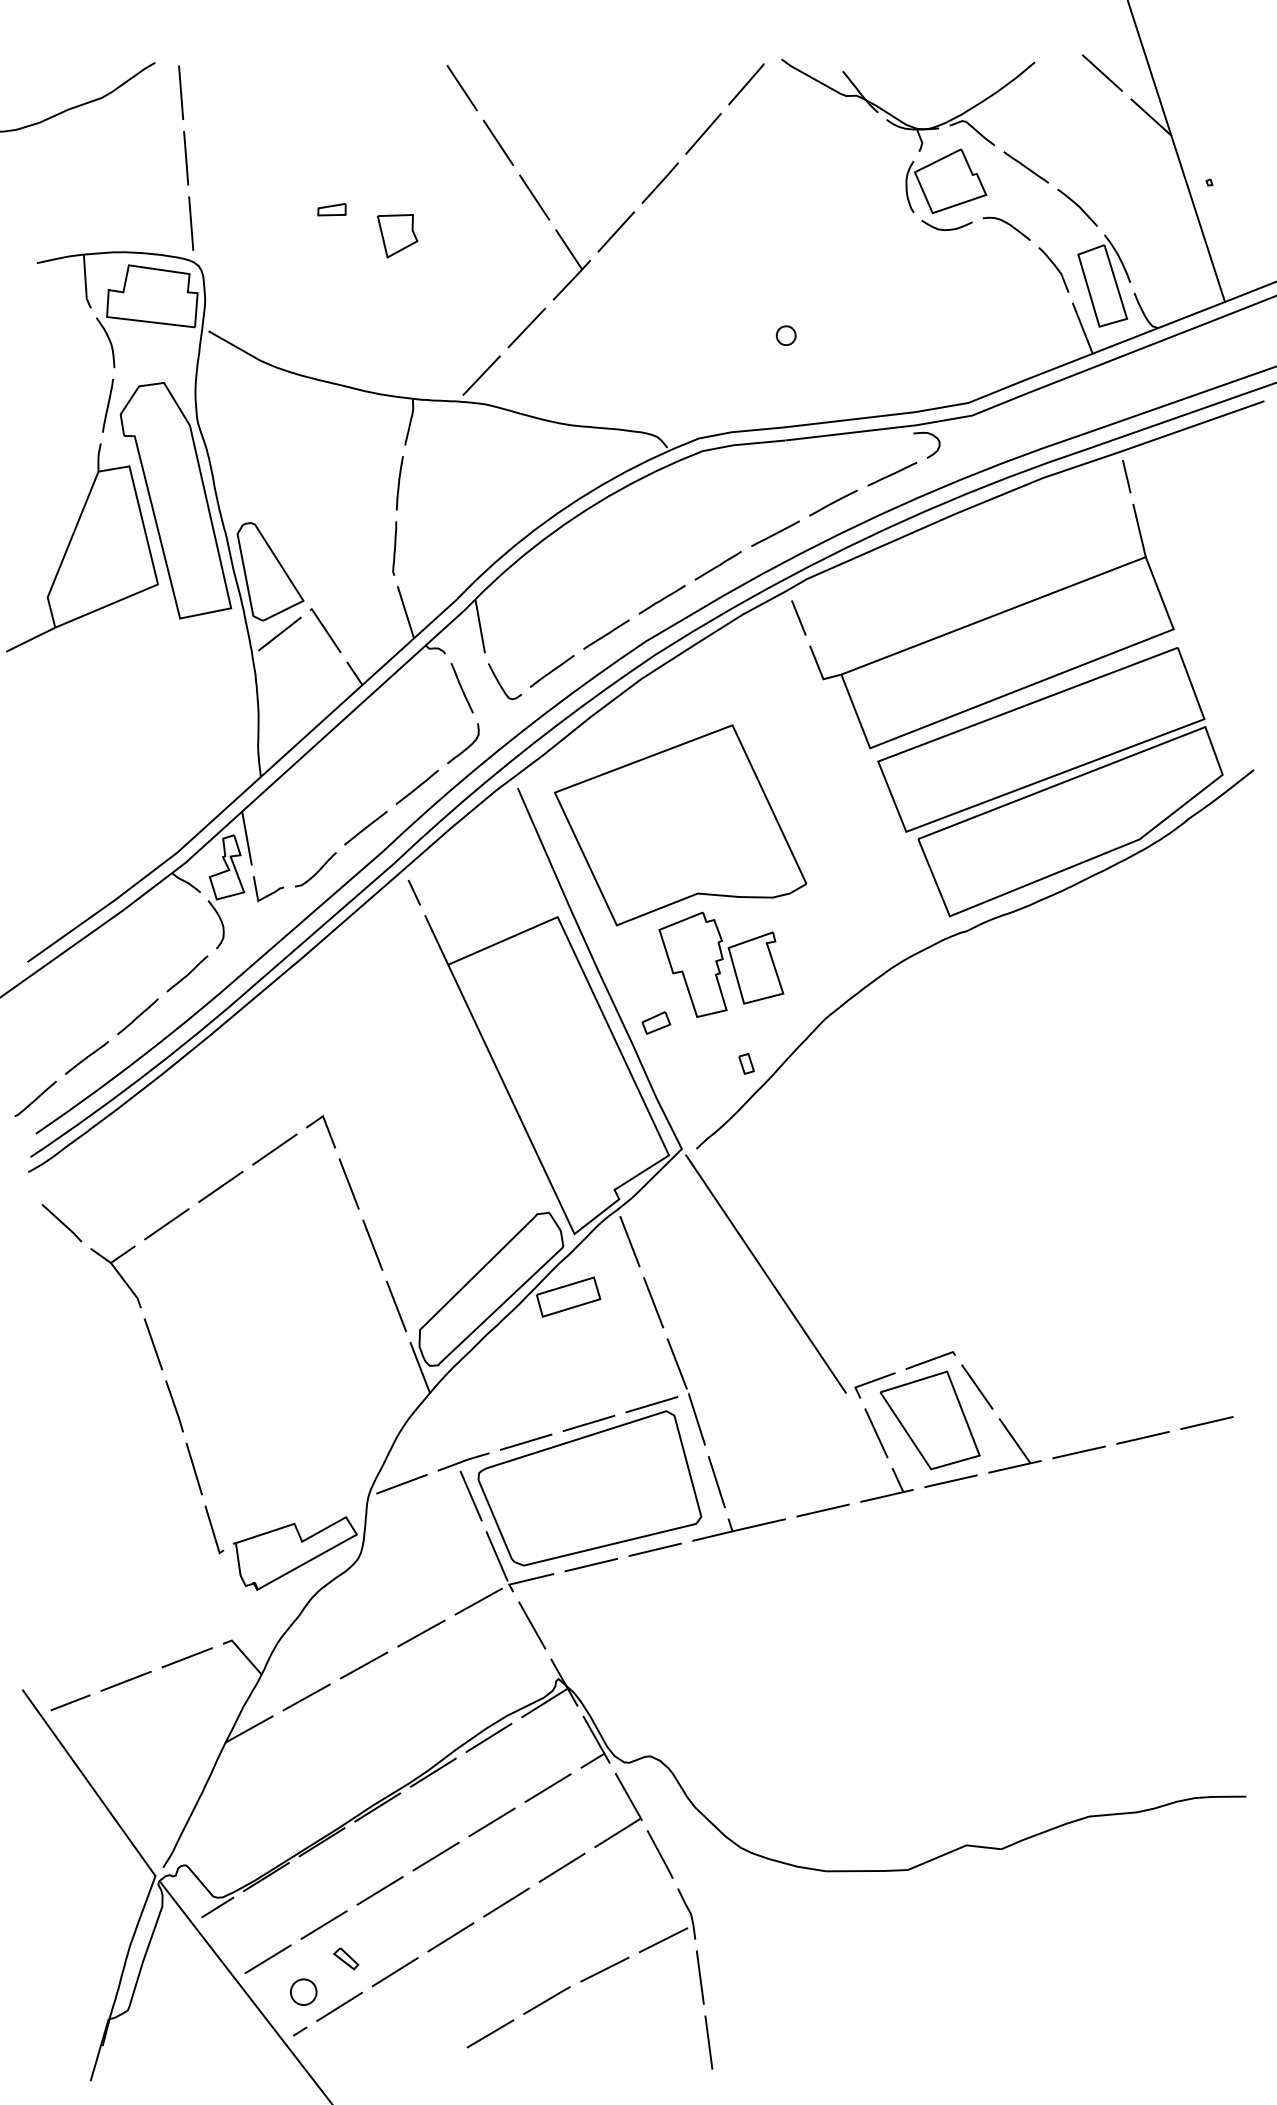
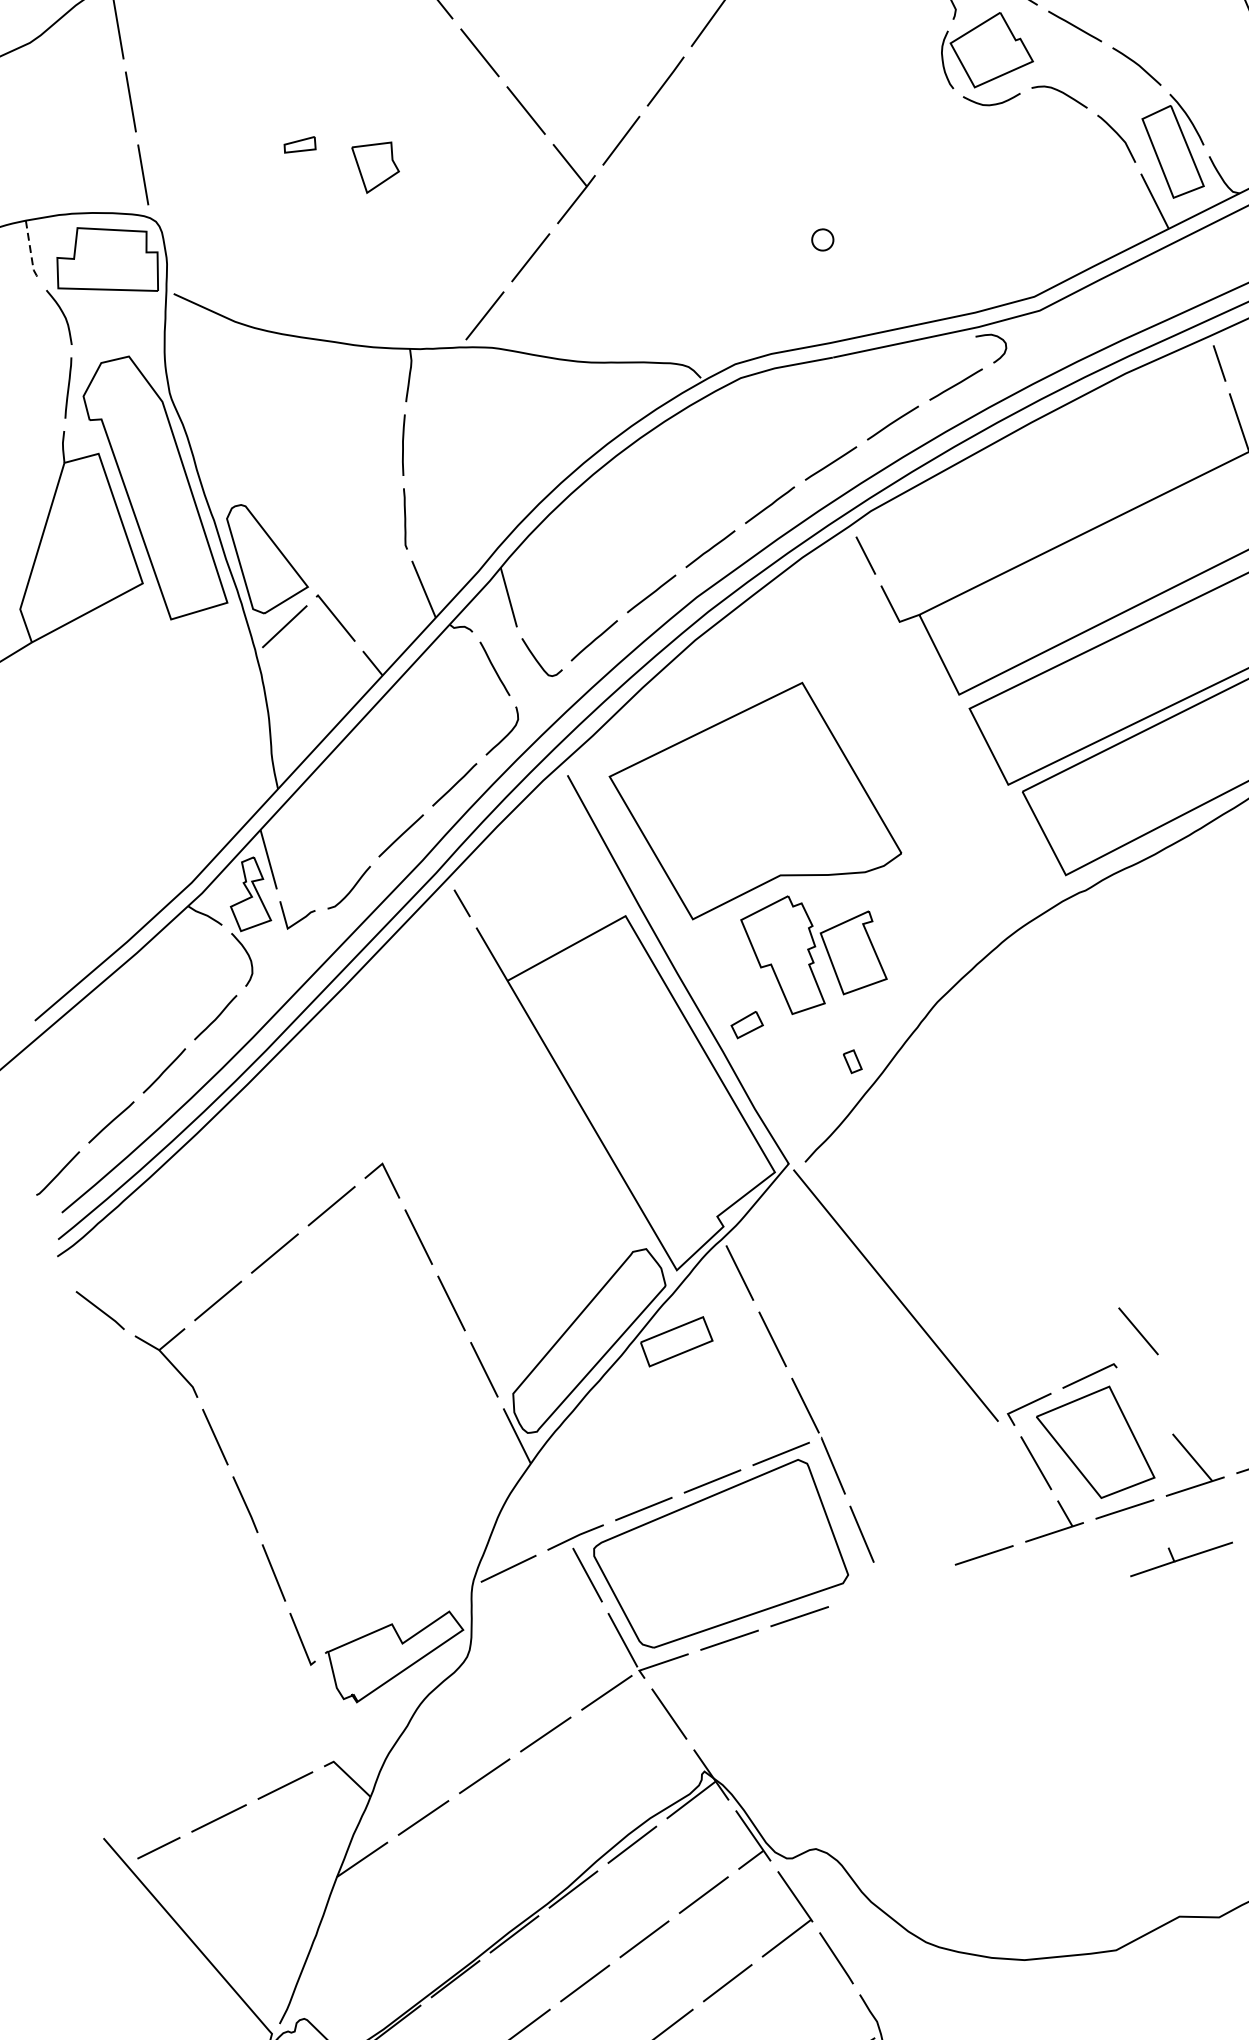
line: (85, 283) -> (30, 252), solid -> dashed
line: (977, 1386) -> (1138, 1330), moved
part: (738, 1529) -> (1180, 1558), moved

